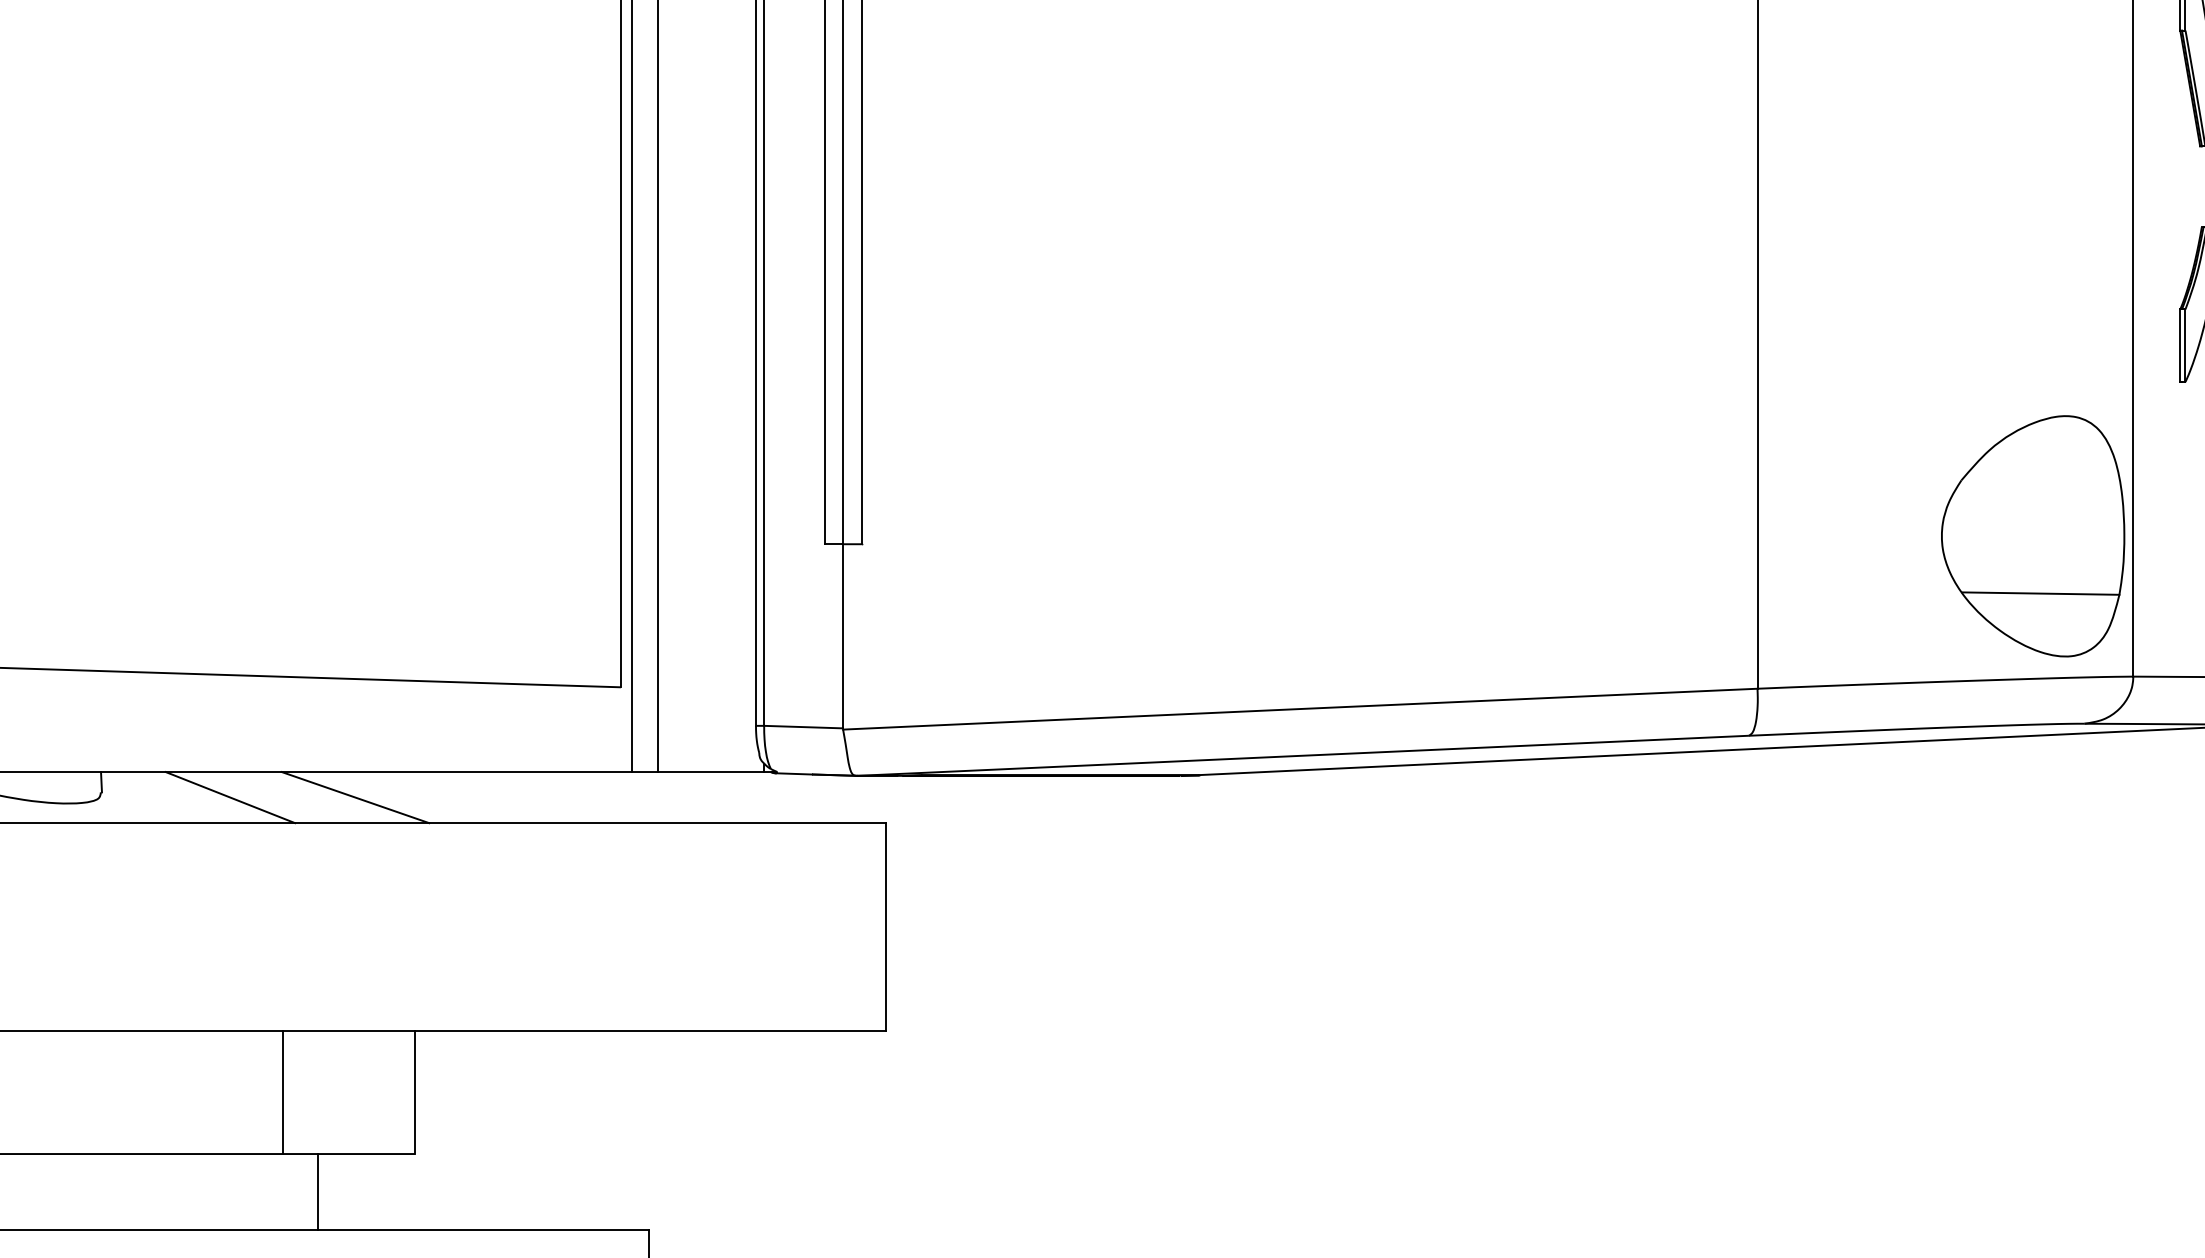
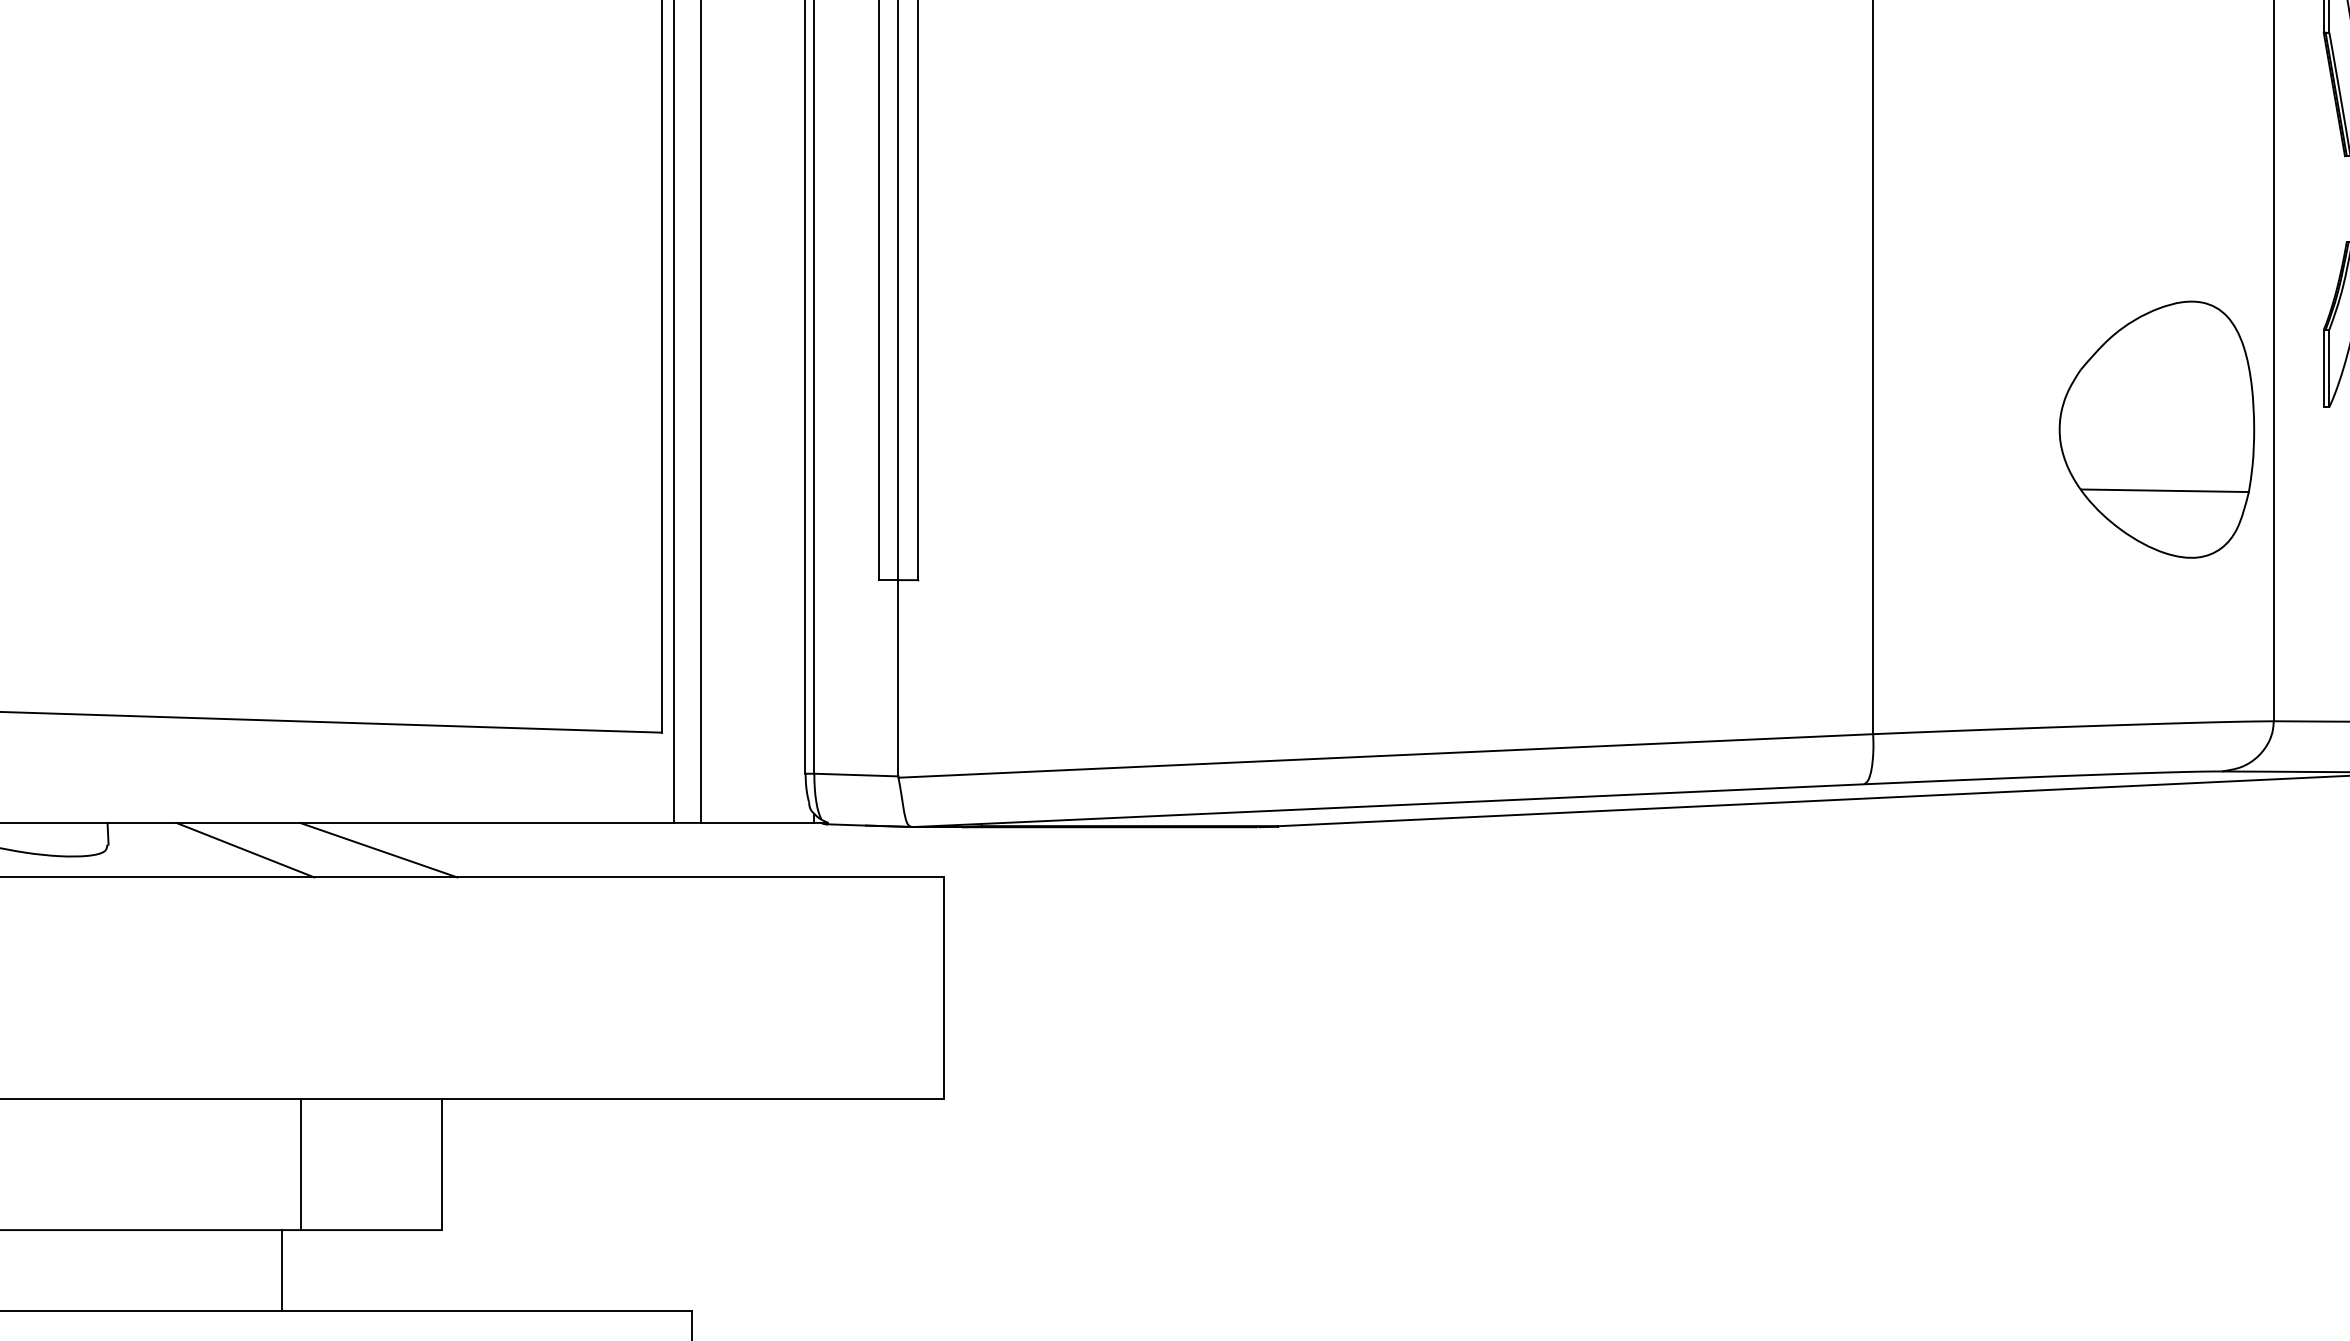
part: (2032, 536) -> (2156, 429), moved
line: (317, 1191) -> (281, 1270), moved

